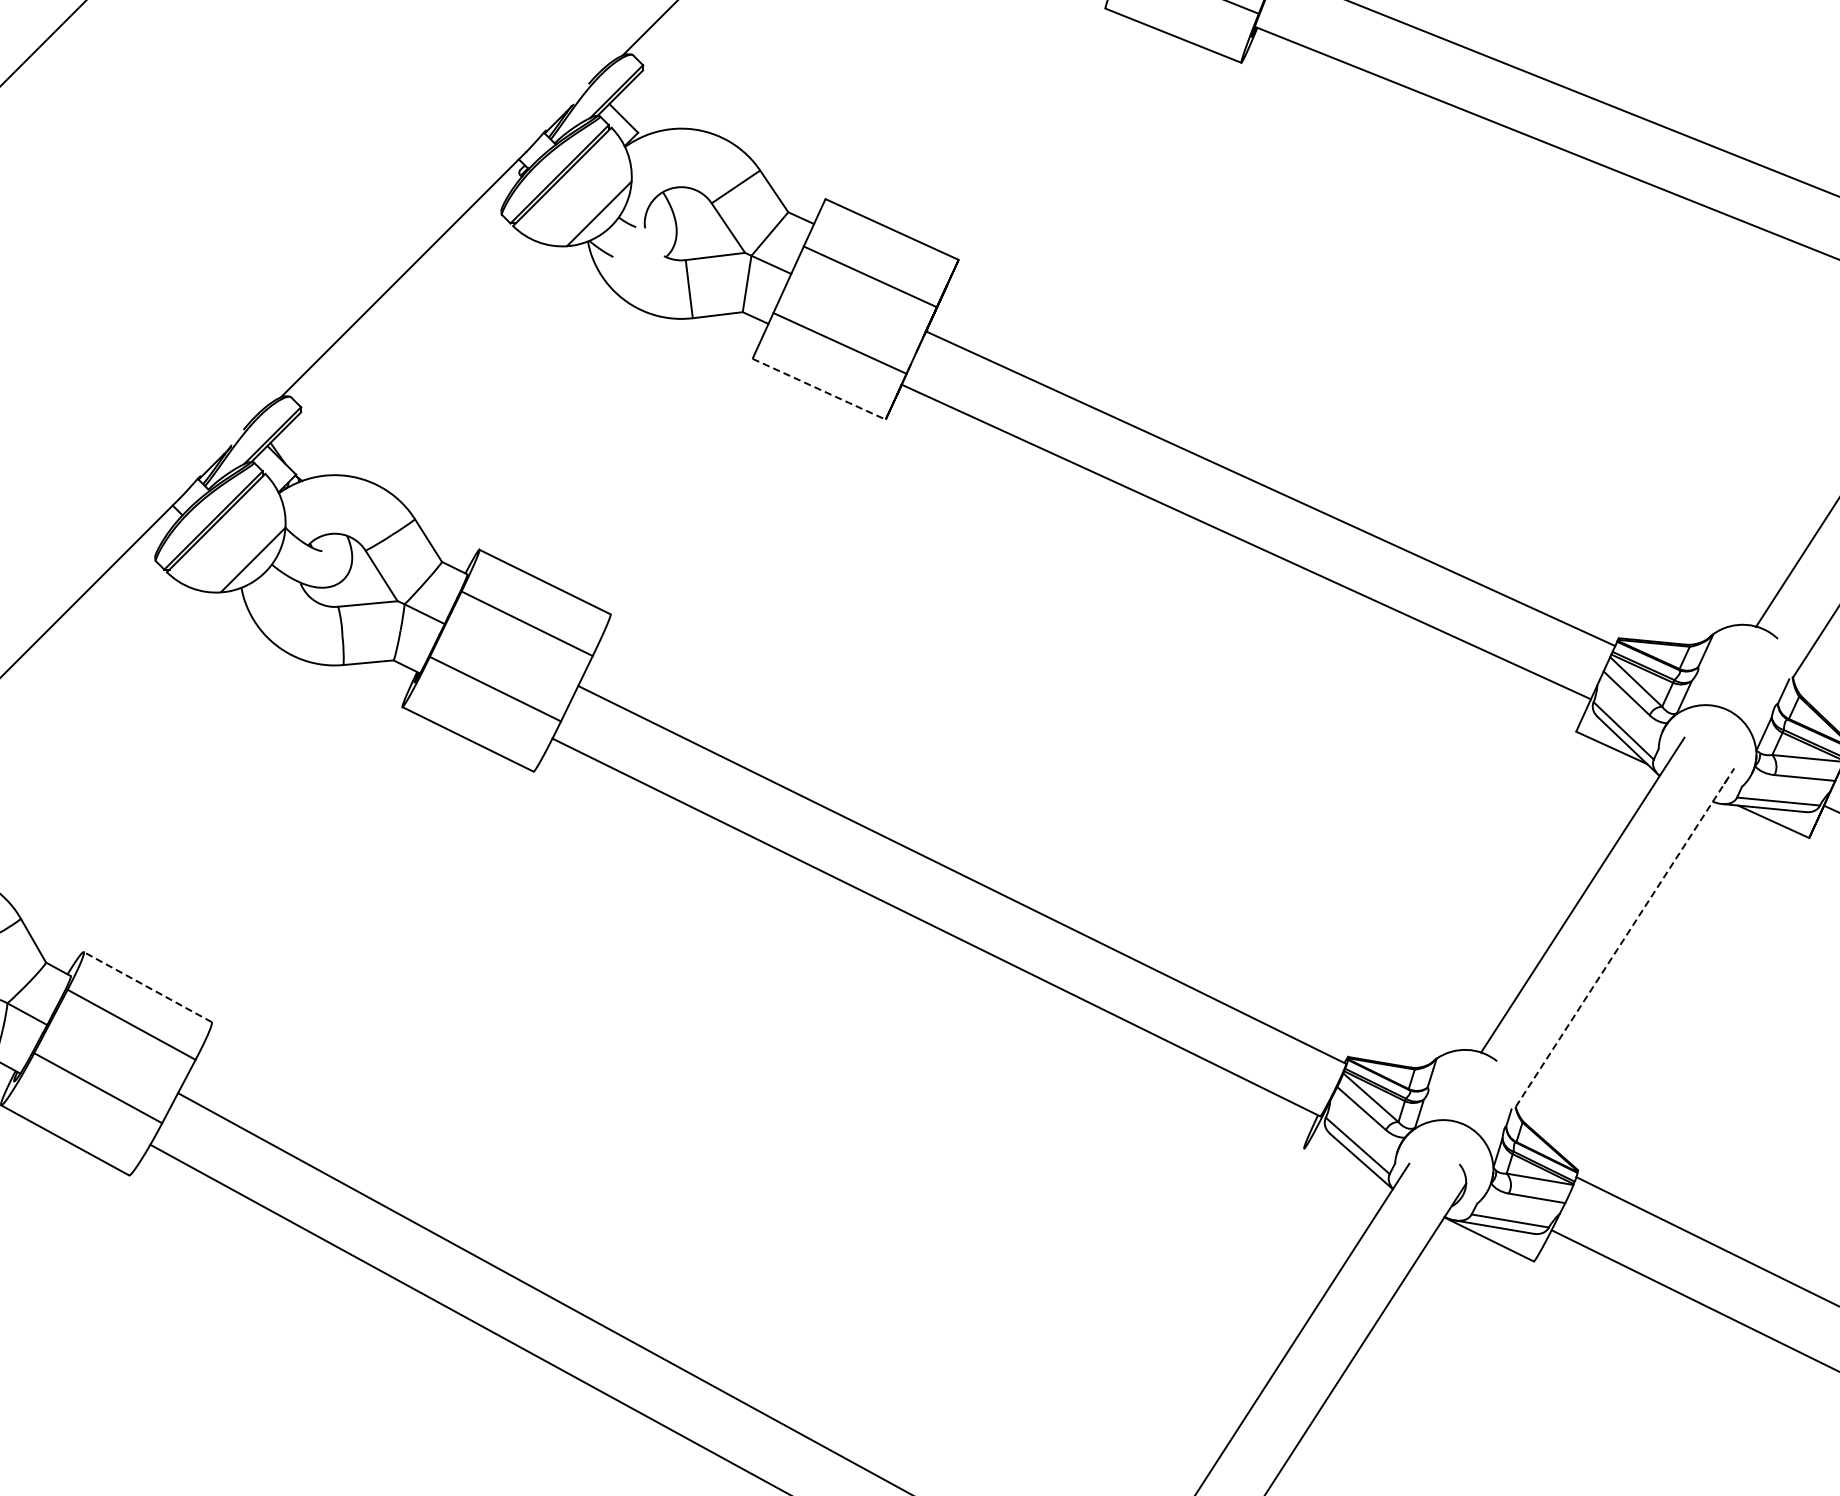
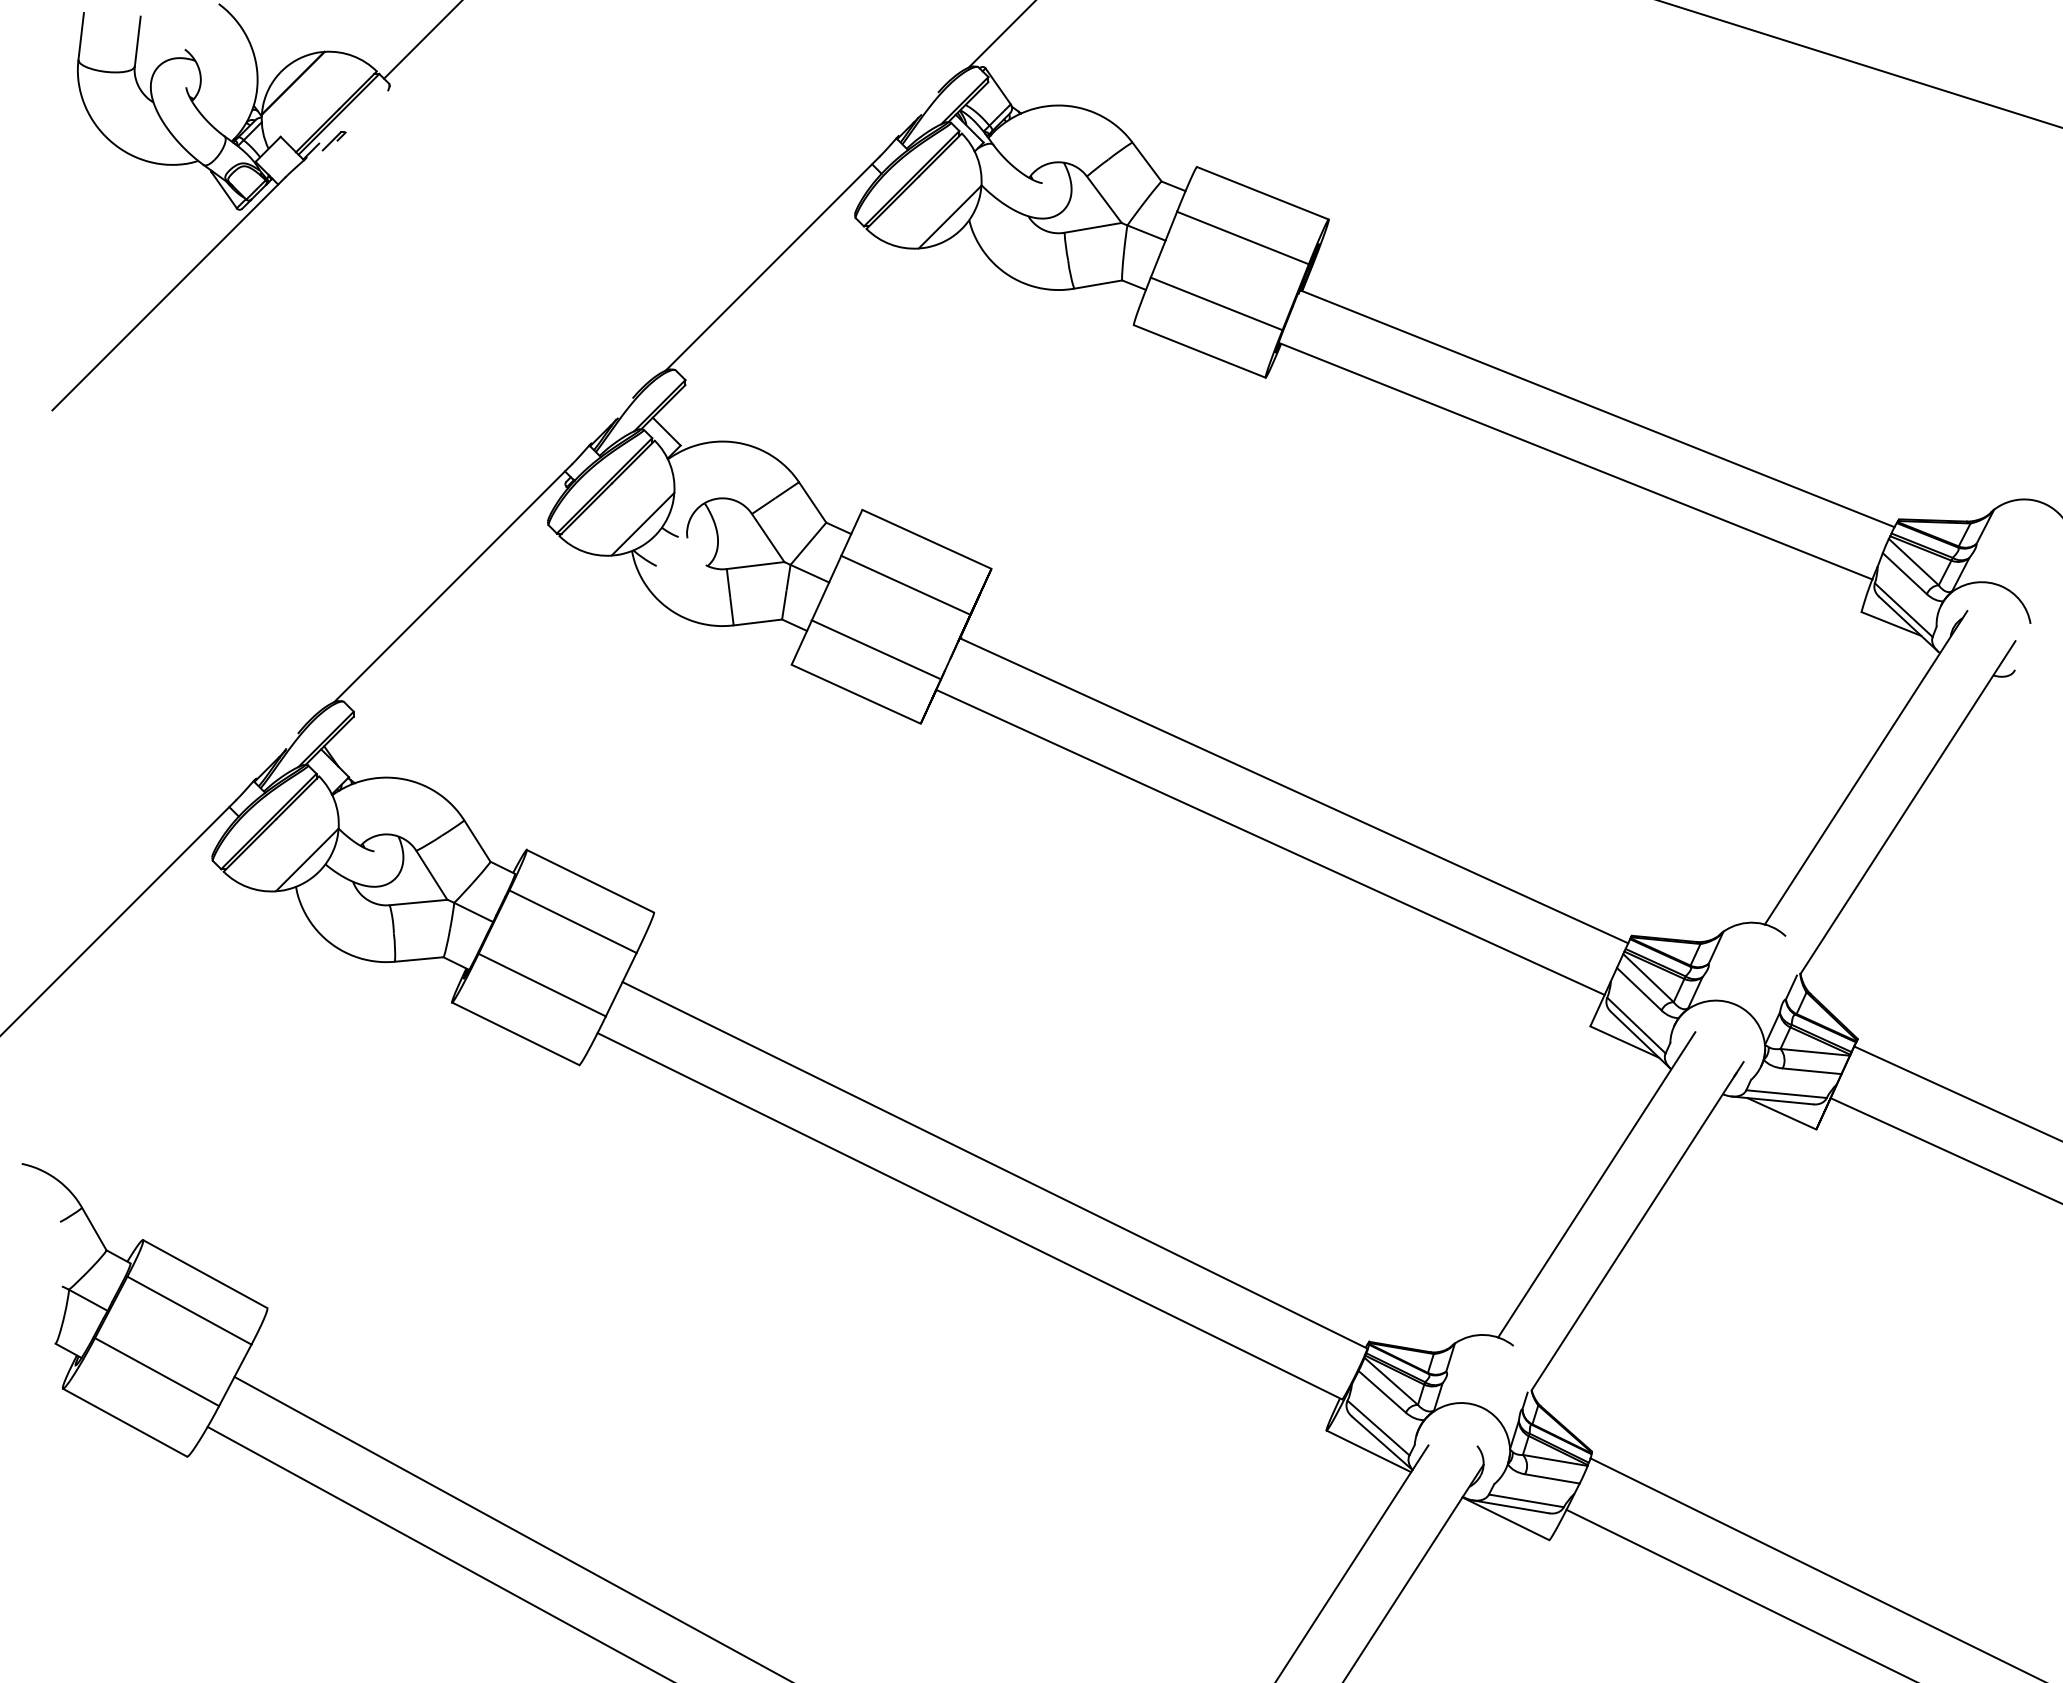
line: (819, 389) -> (856, 694), dashed -> solid
line: (1624, 937) -> (1637, 1225), dashed -> solid
line: (148, 987) -> (205, 1274), dashed -> solid
line: (1347, 1170) -> (1368, 1451), added

